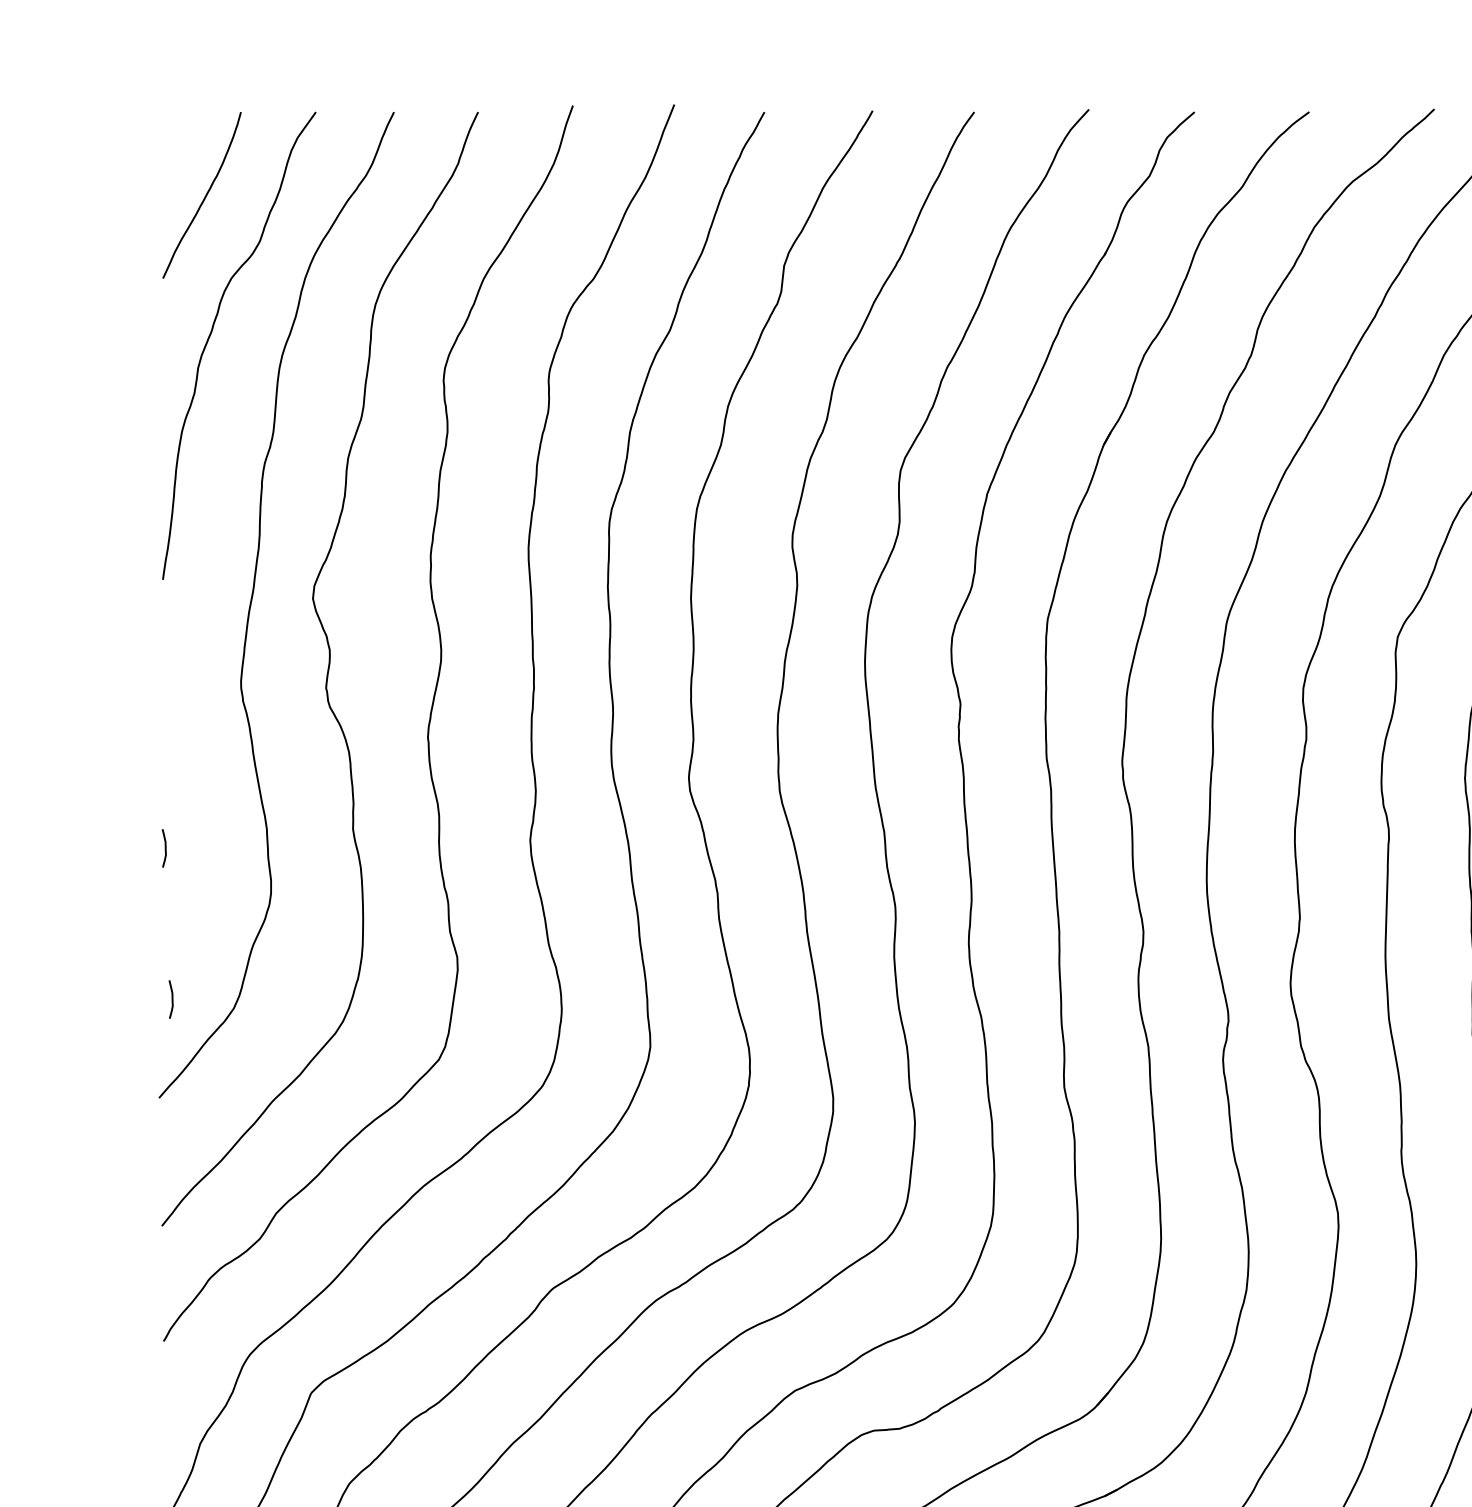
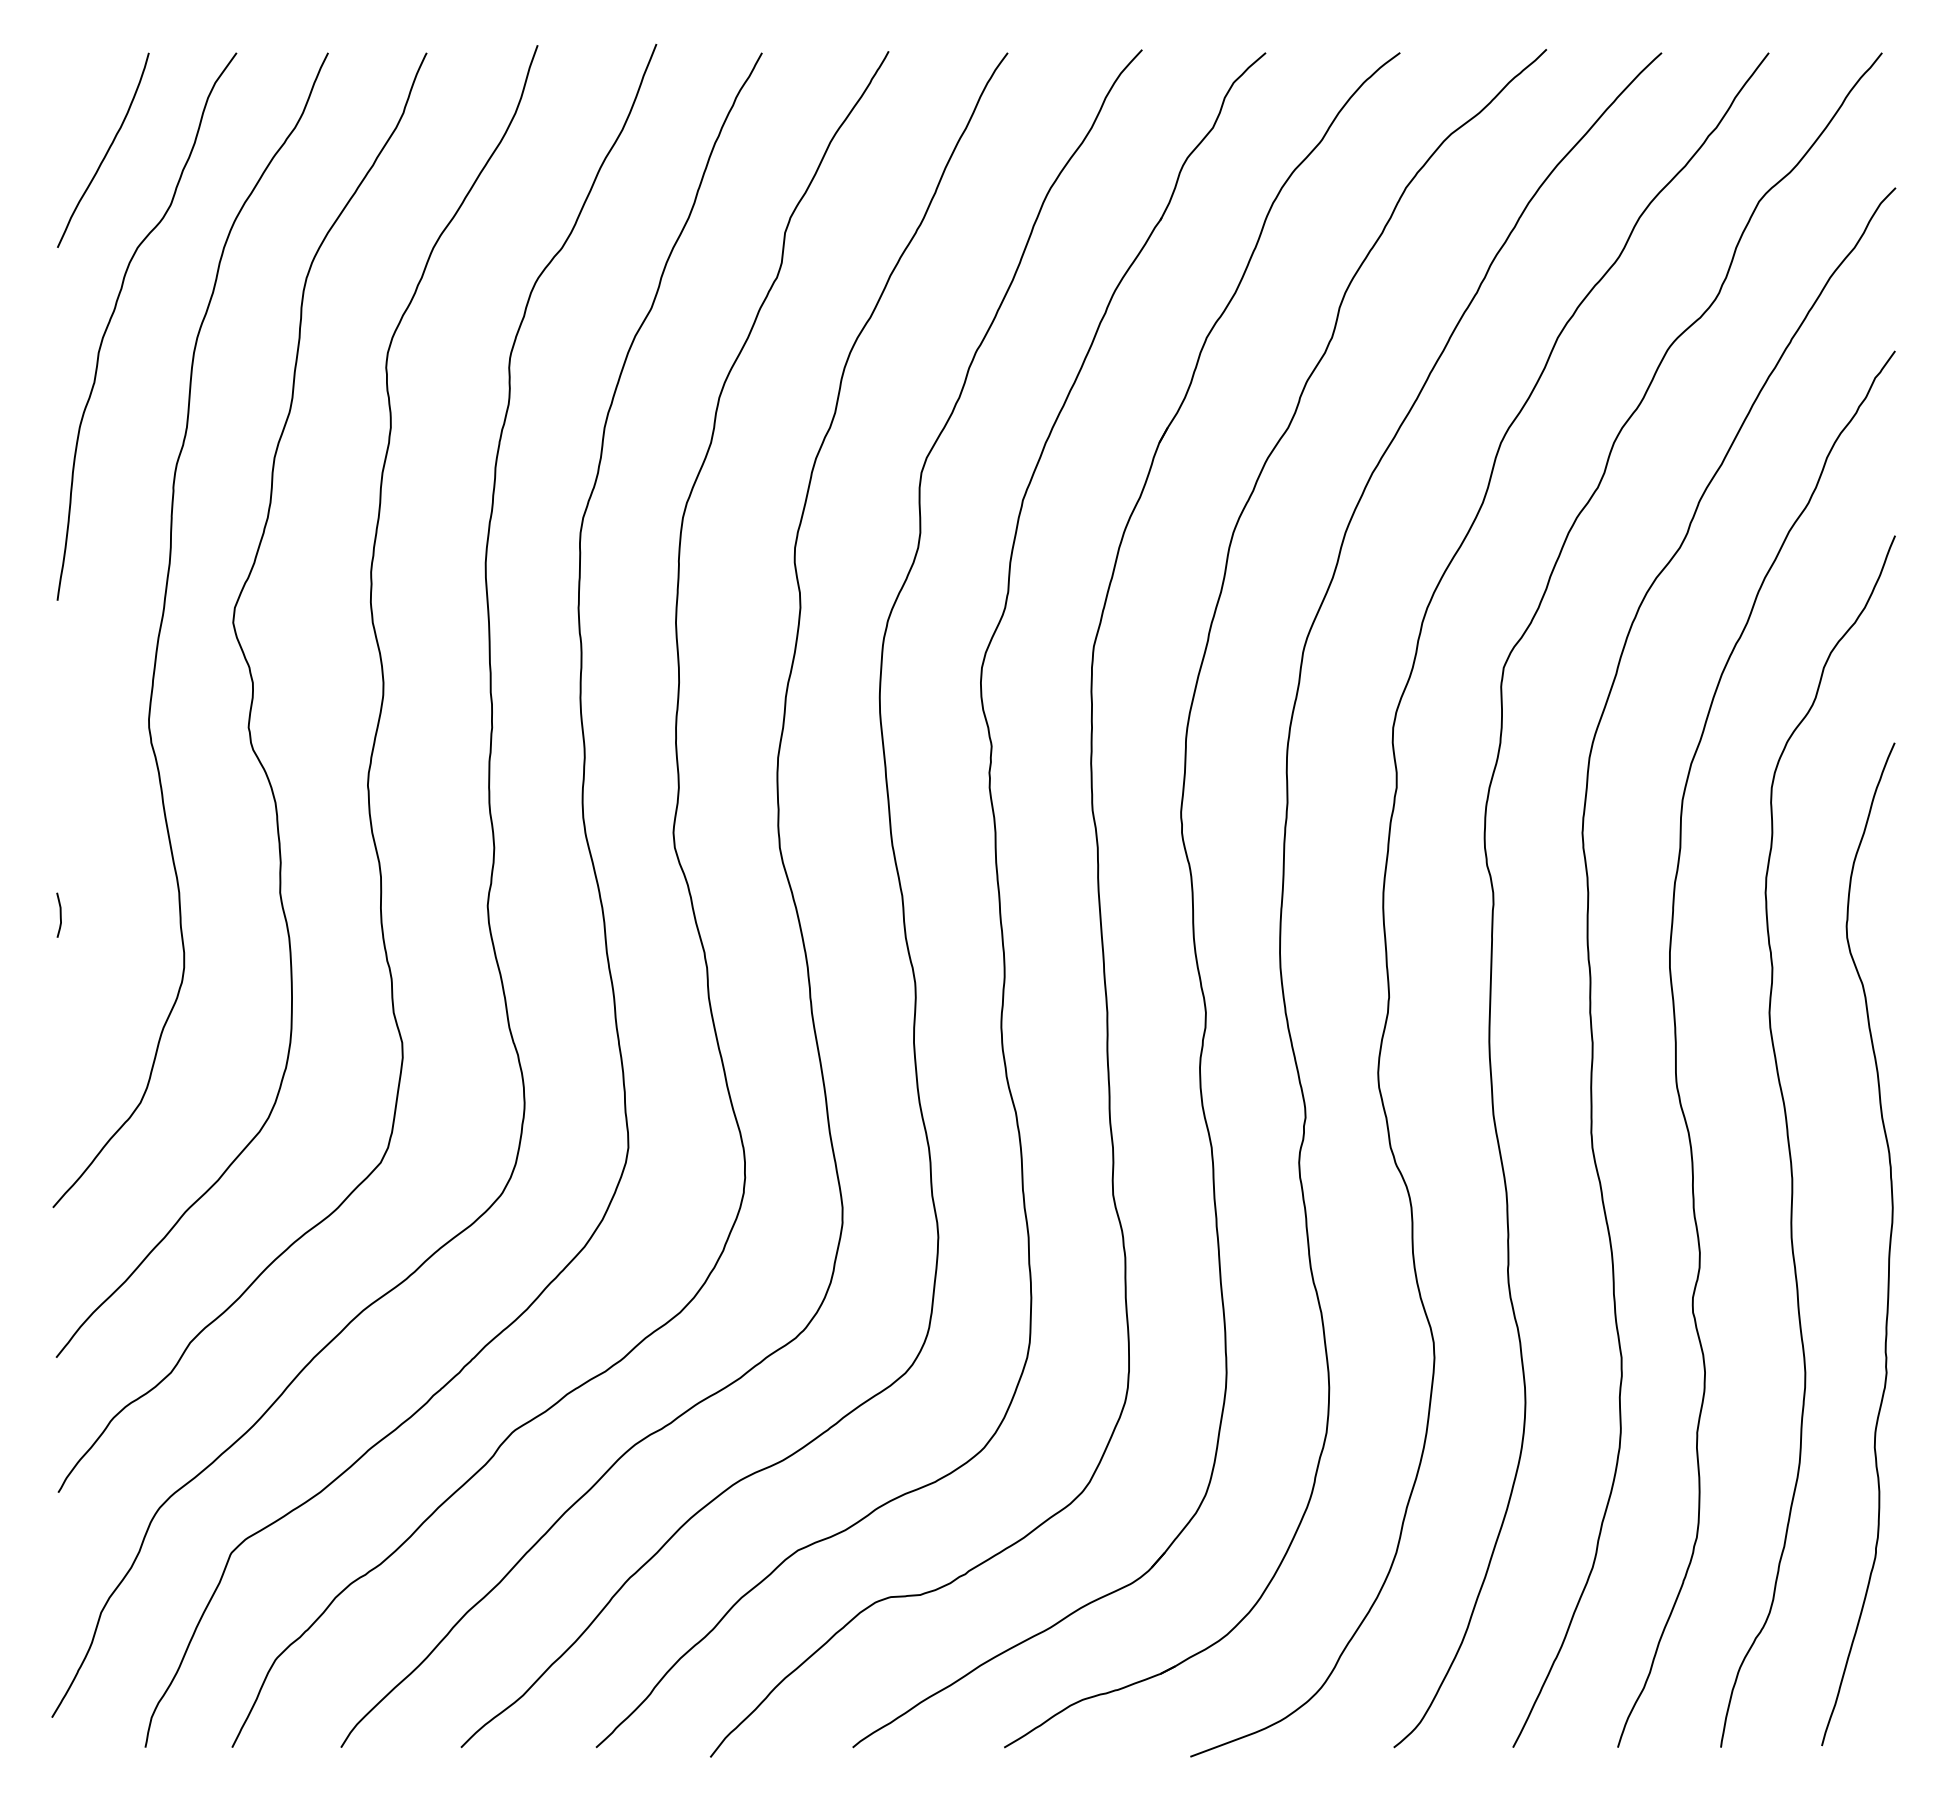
curve: (171, 998) -> (67, 1091), removed

